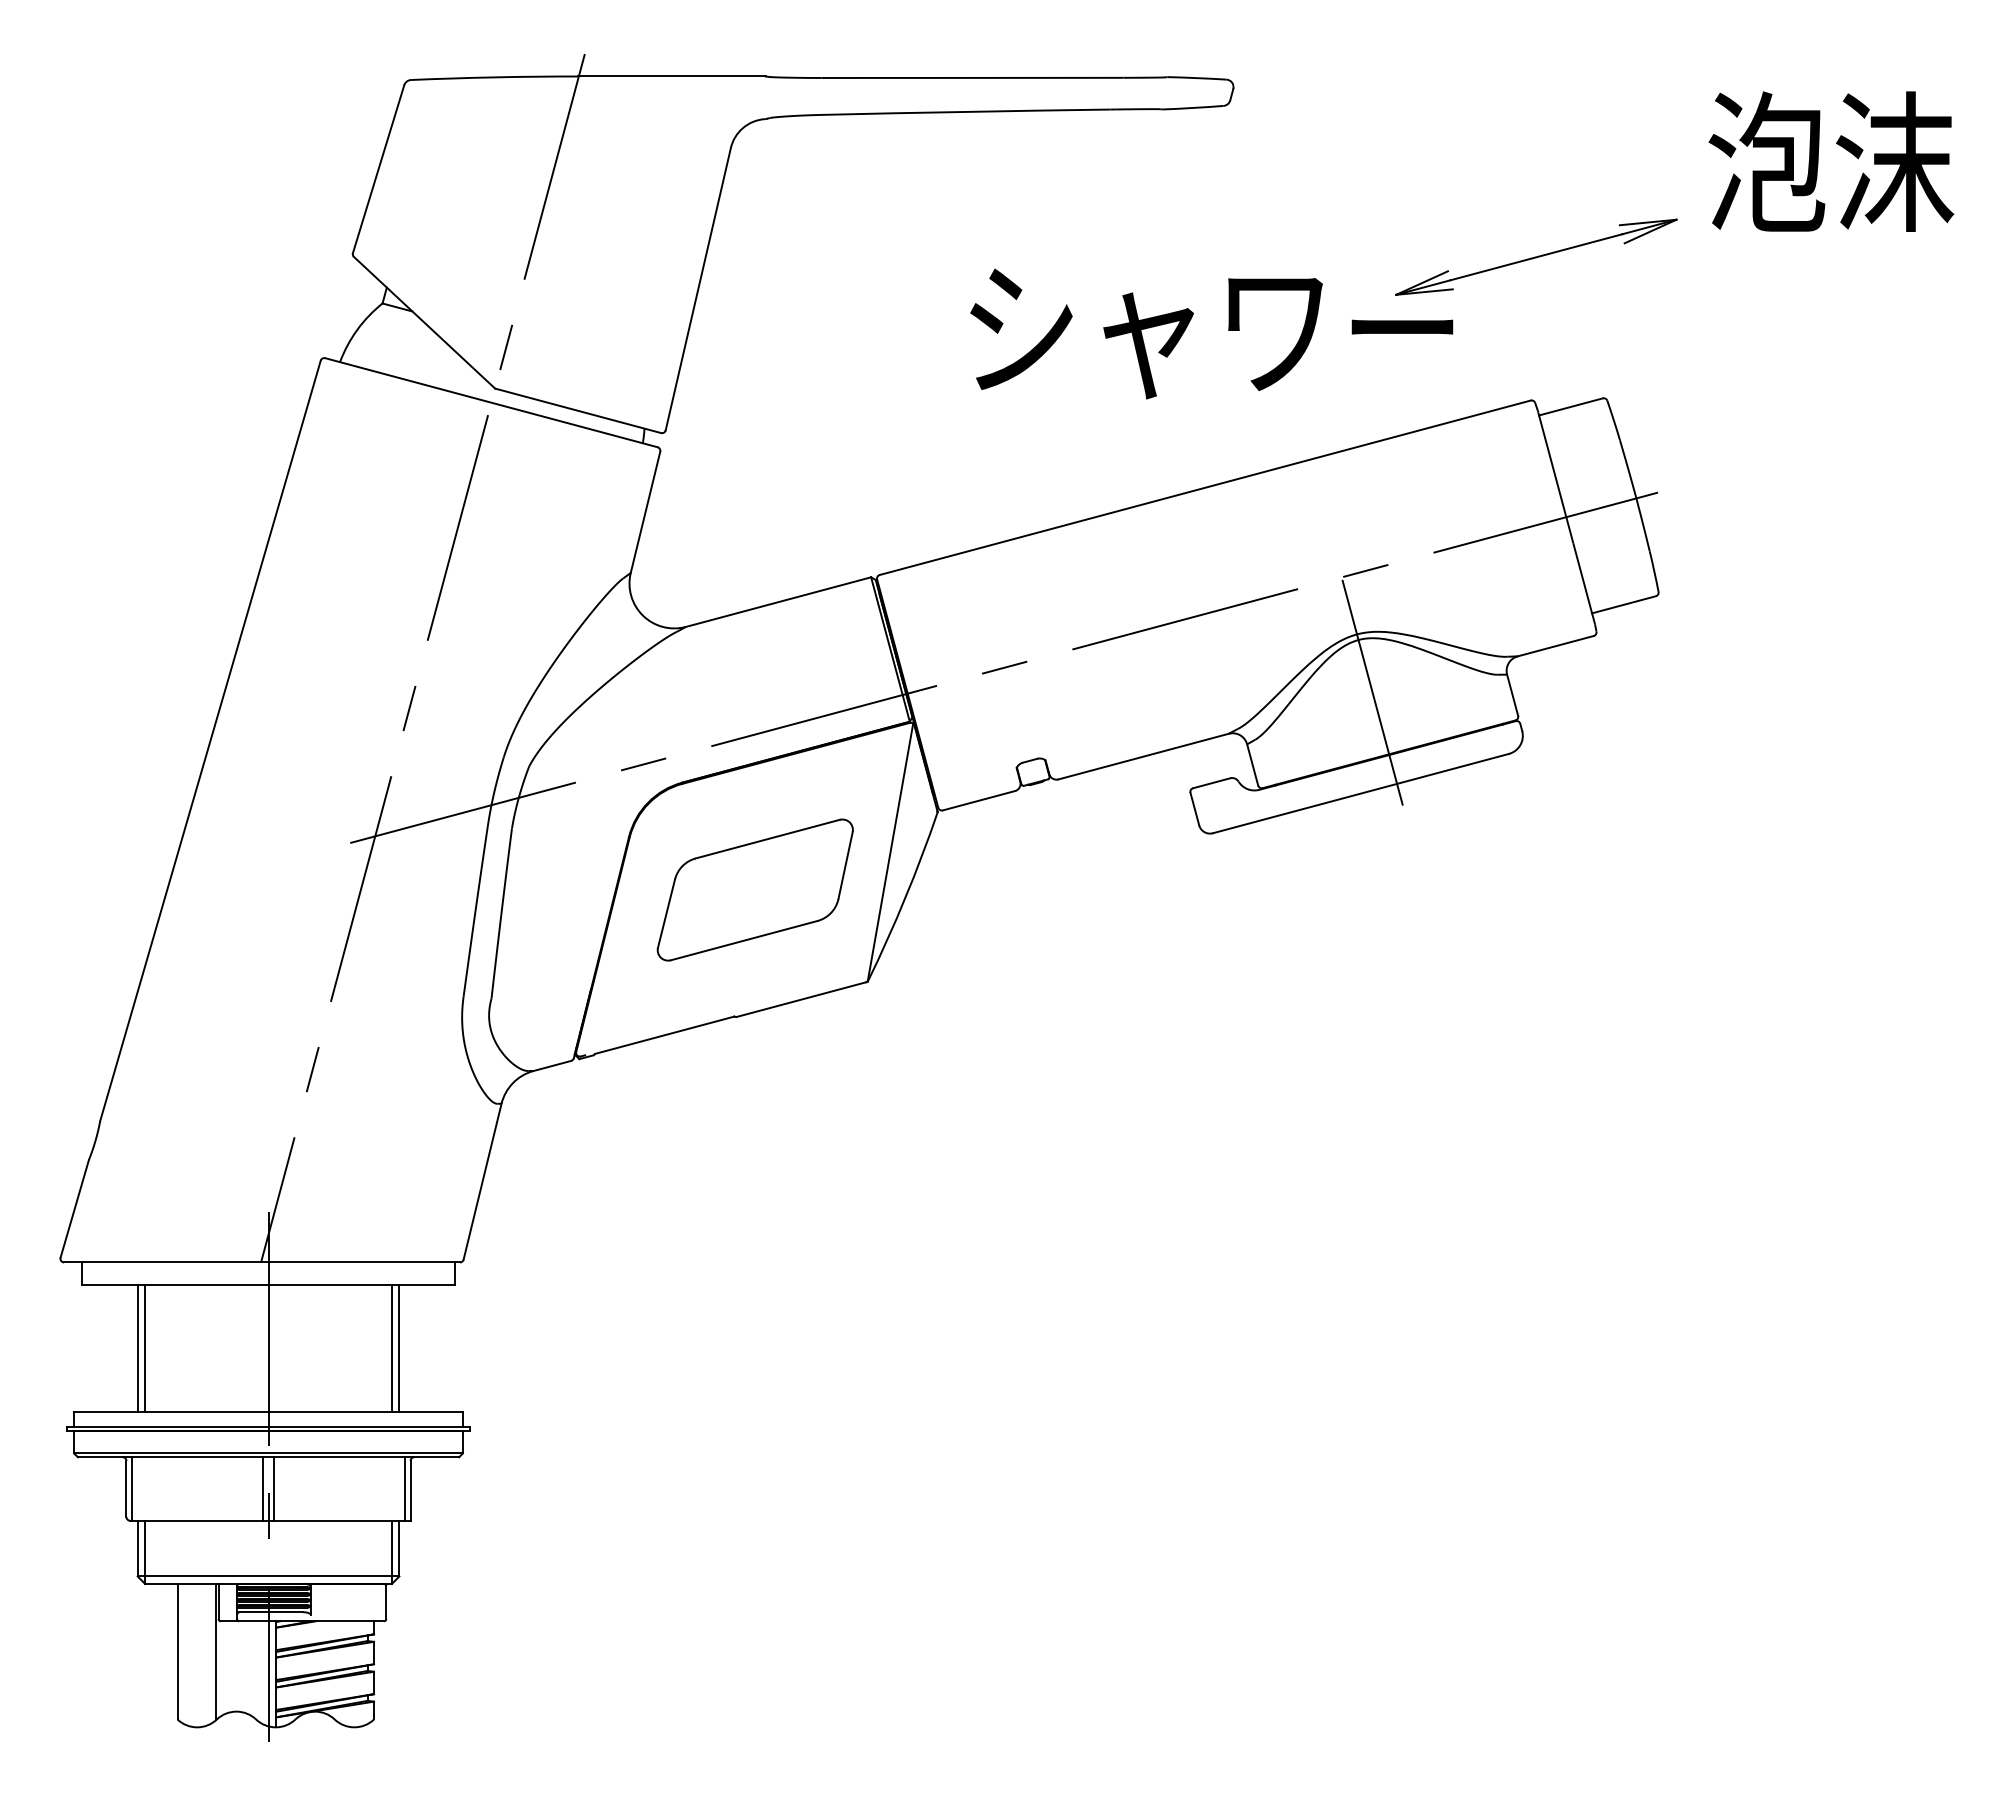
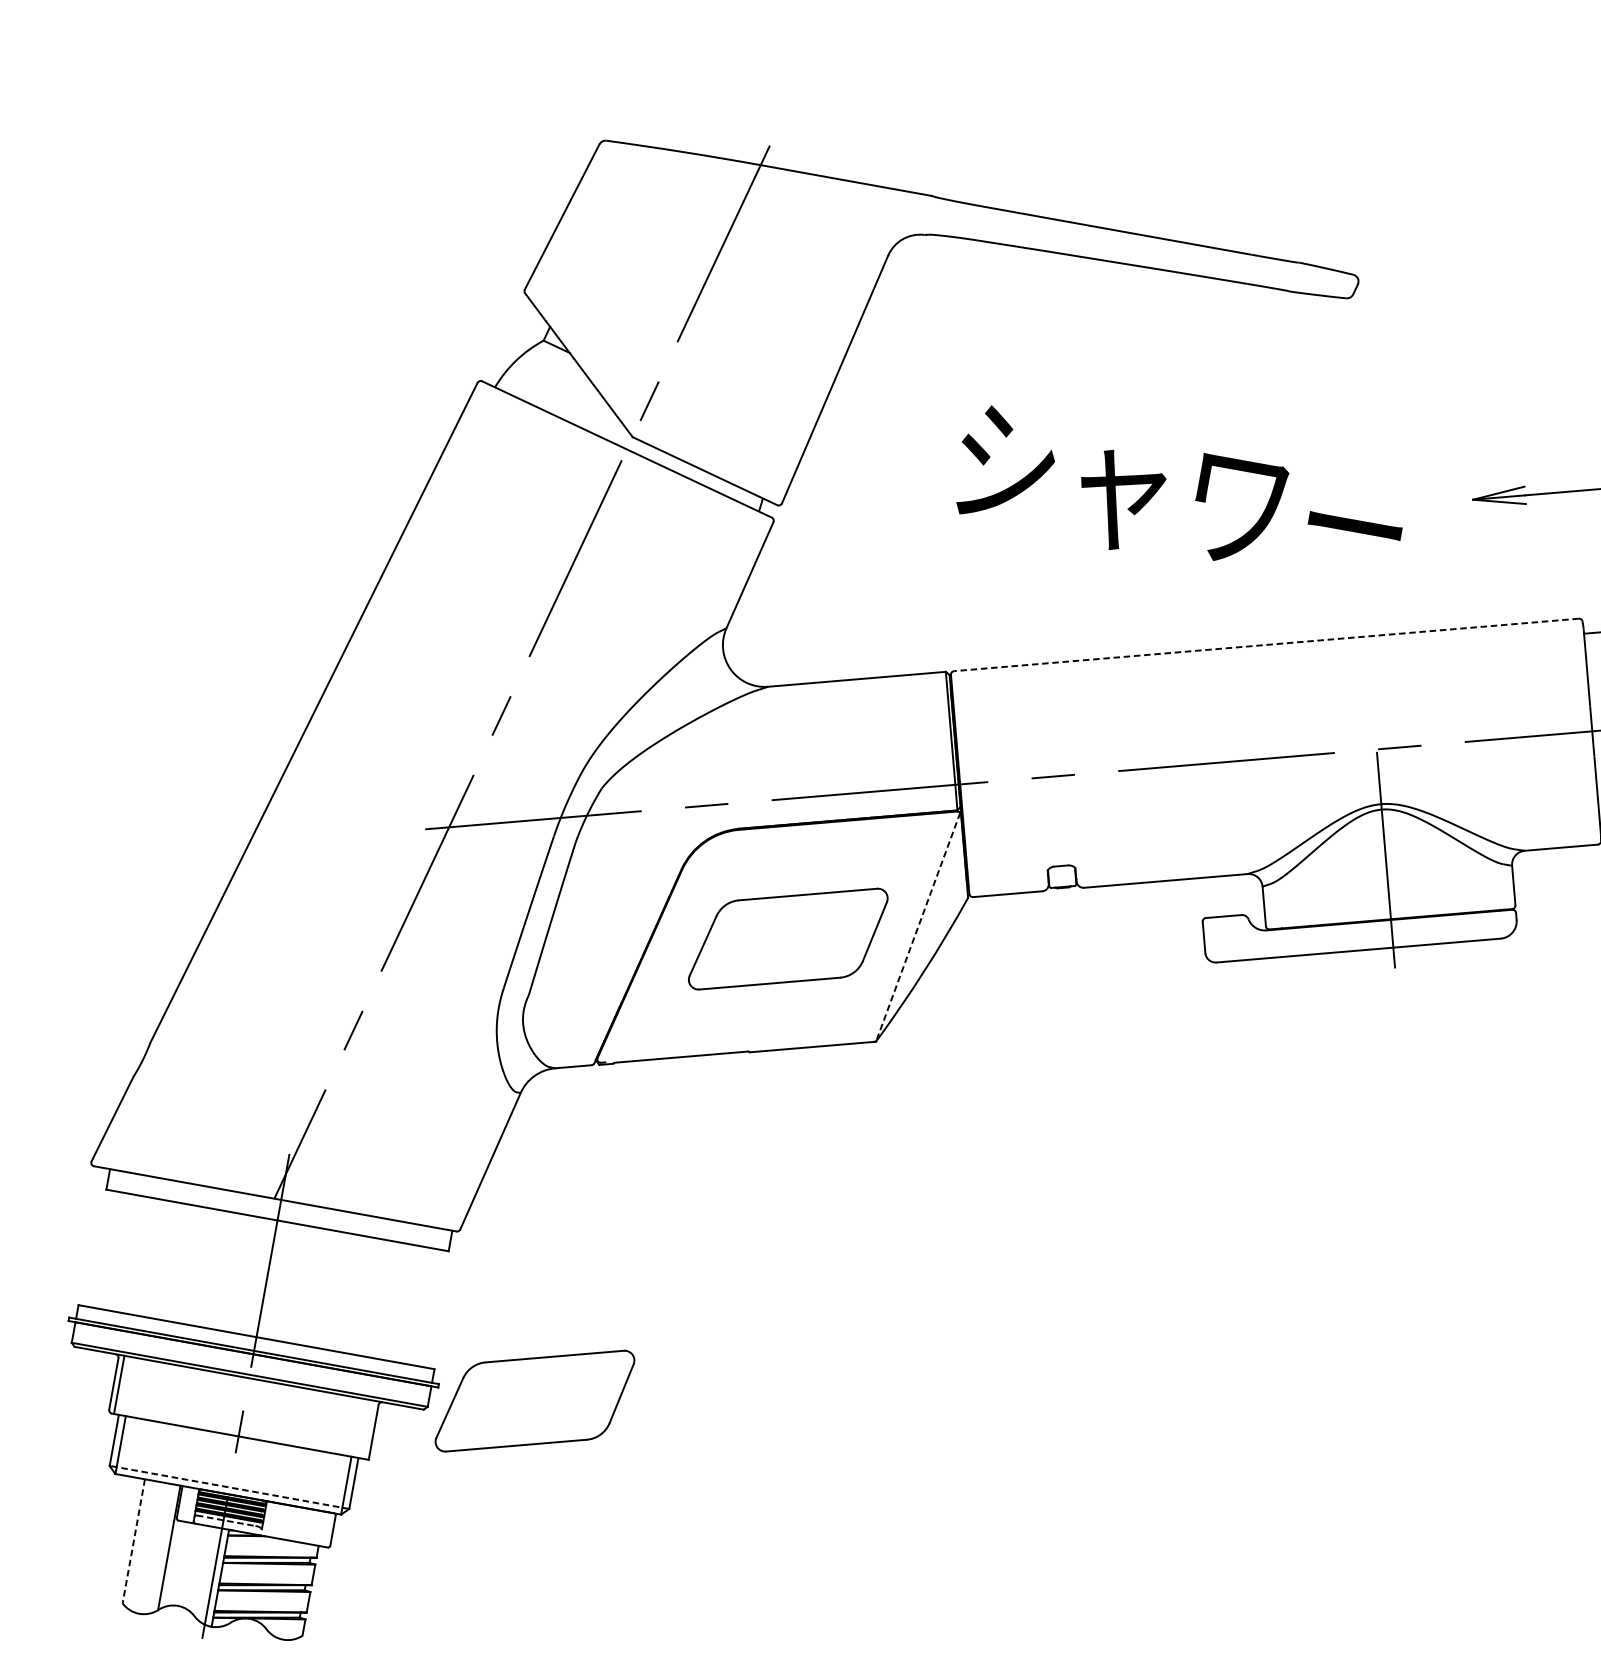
text: (1211, 333) -> (1179, 500), moved
line: (1205, 487) -> (1266, 644), solid -> dashed
line: (890, 852) -> (918, 927), solid -> dashed
line: (137, 1348) -> (147, 1257), removed
line: (145, 1348) -> (154, 1258), removed
line: (391, 1348) -> (379, 1298), removed
line: (399, 1348) -> (386, 1300), removed
part: (574, 1426) -> (534, 1400), added
line: (262, 1488) -> (238, 1405), removed
line: (274, 1488) -> (249, 1407), removed
line: (404, 1488) -> (368, 1429), removed
line: (268, 1576) -> (229, 1487), solid -> dashed
line: (271, 1612) -> (226, 1520), solid -> dashed
line: (177, 1651) -> (133, 1541), solid -> dashed

